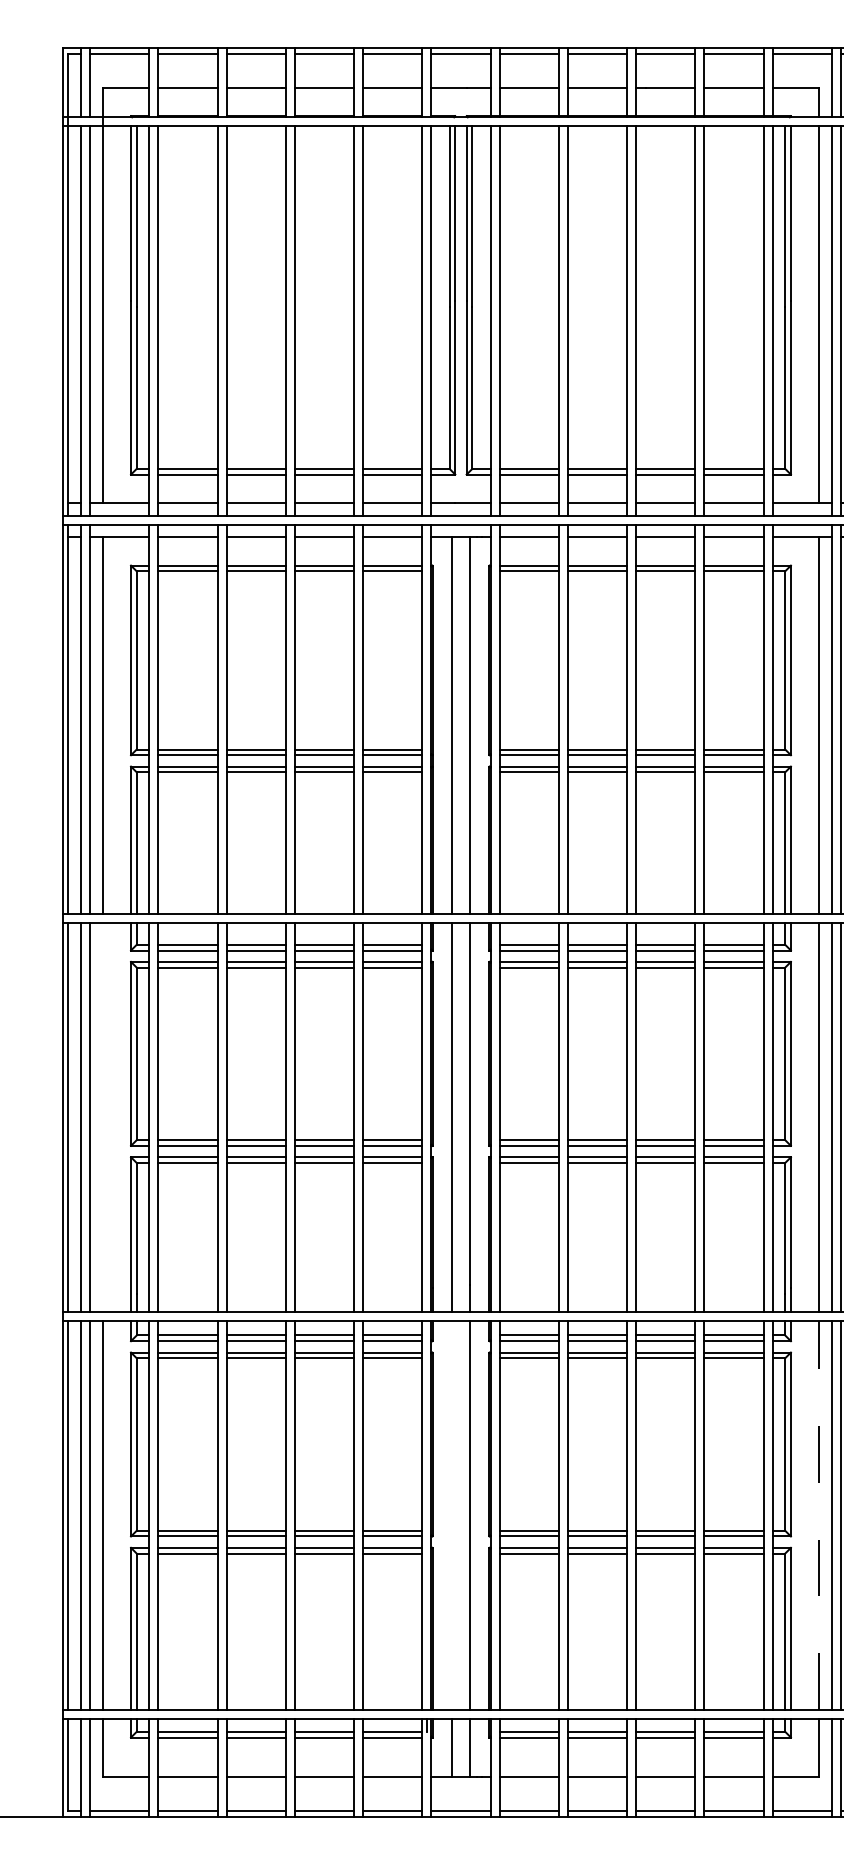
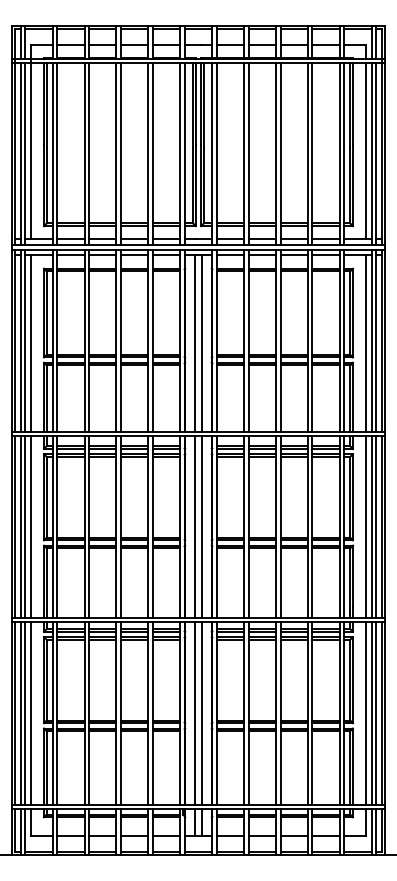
line: (102, 1116) -> (30, 526), added
line: (819, 1513) -> (366, 712), dashed -> solid
line: (452, 1515) -> (194, 713), added

